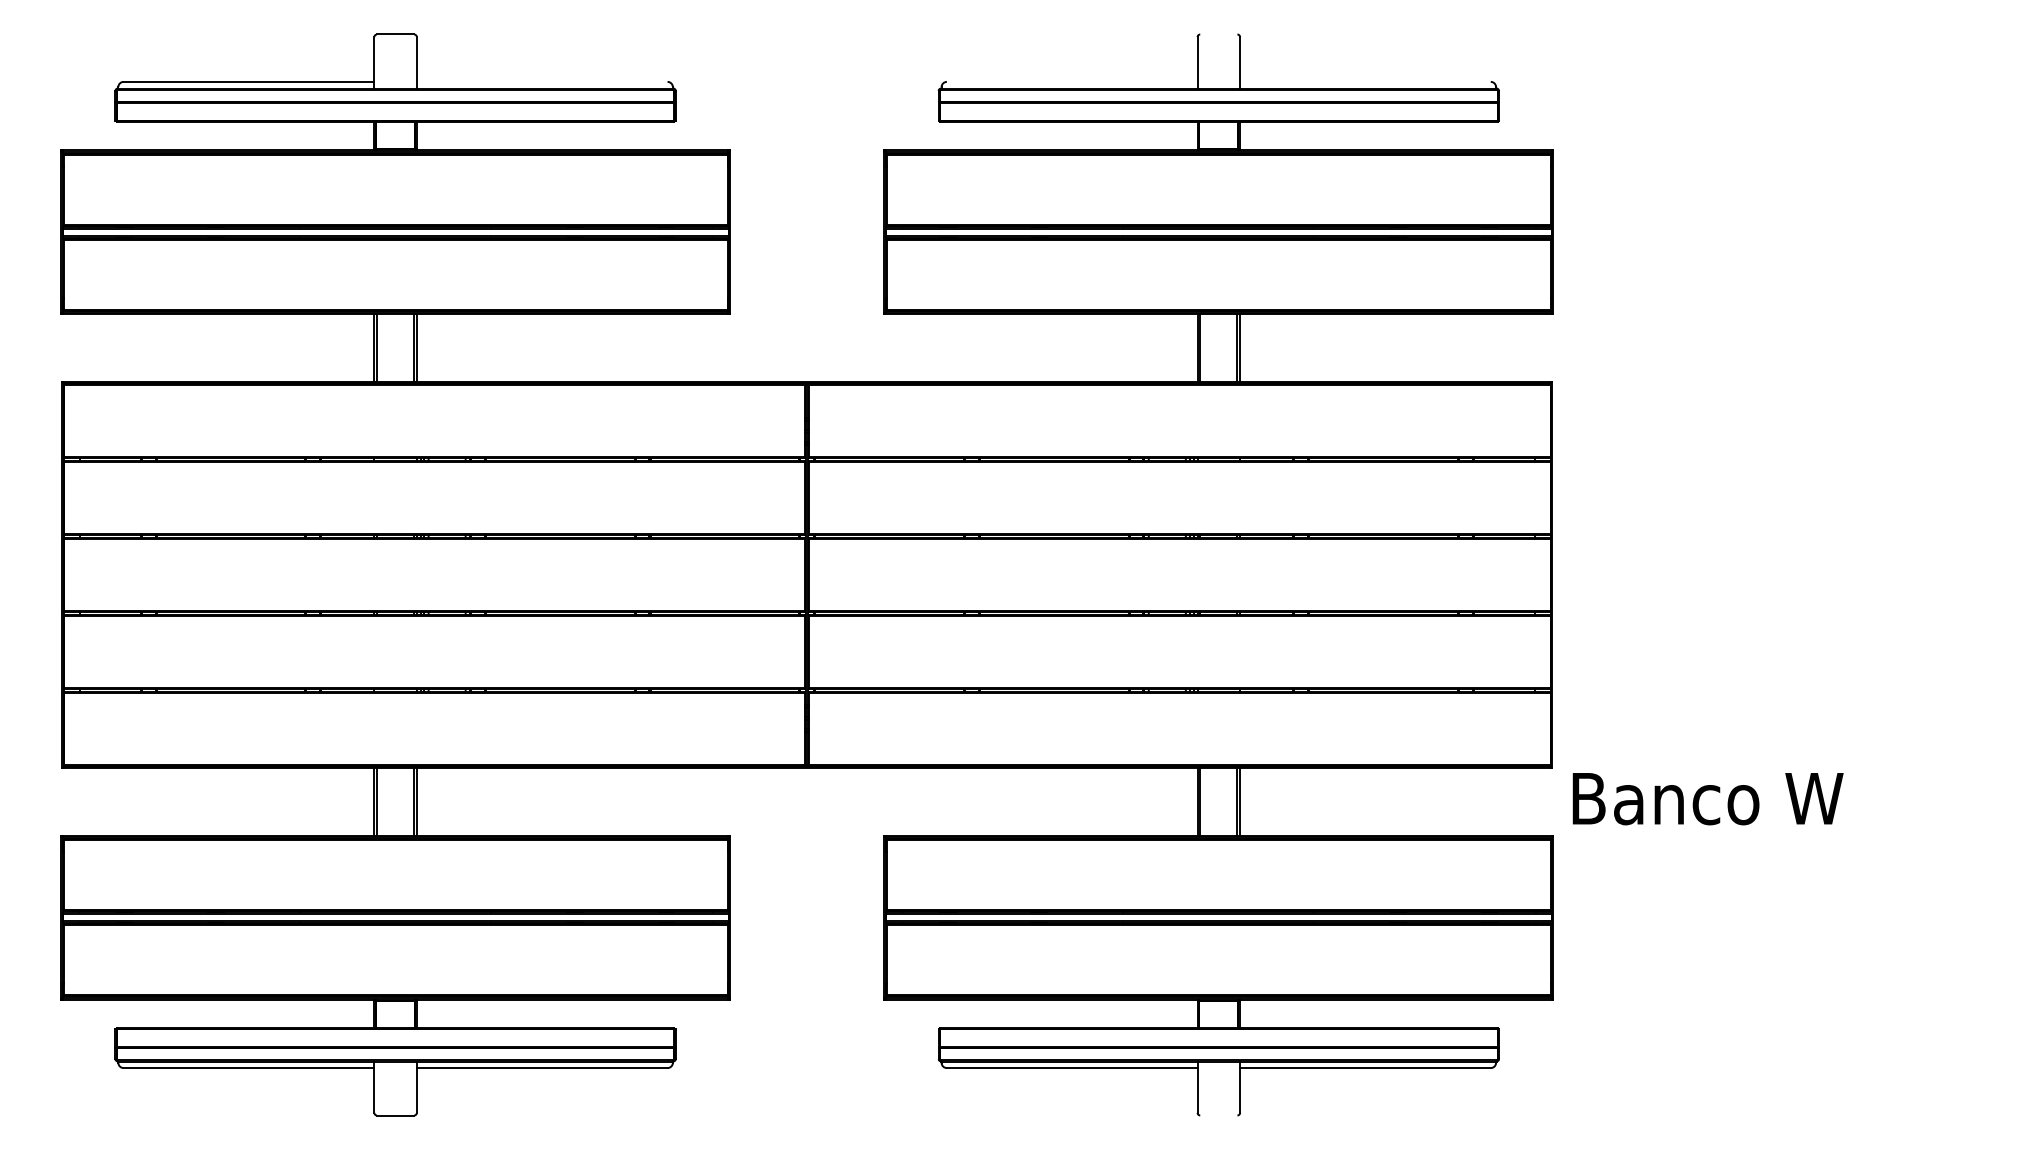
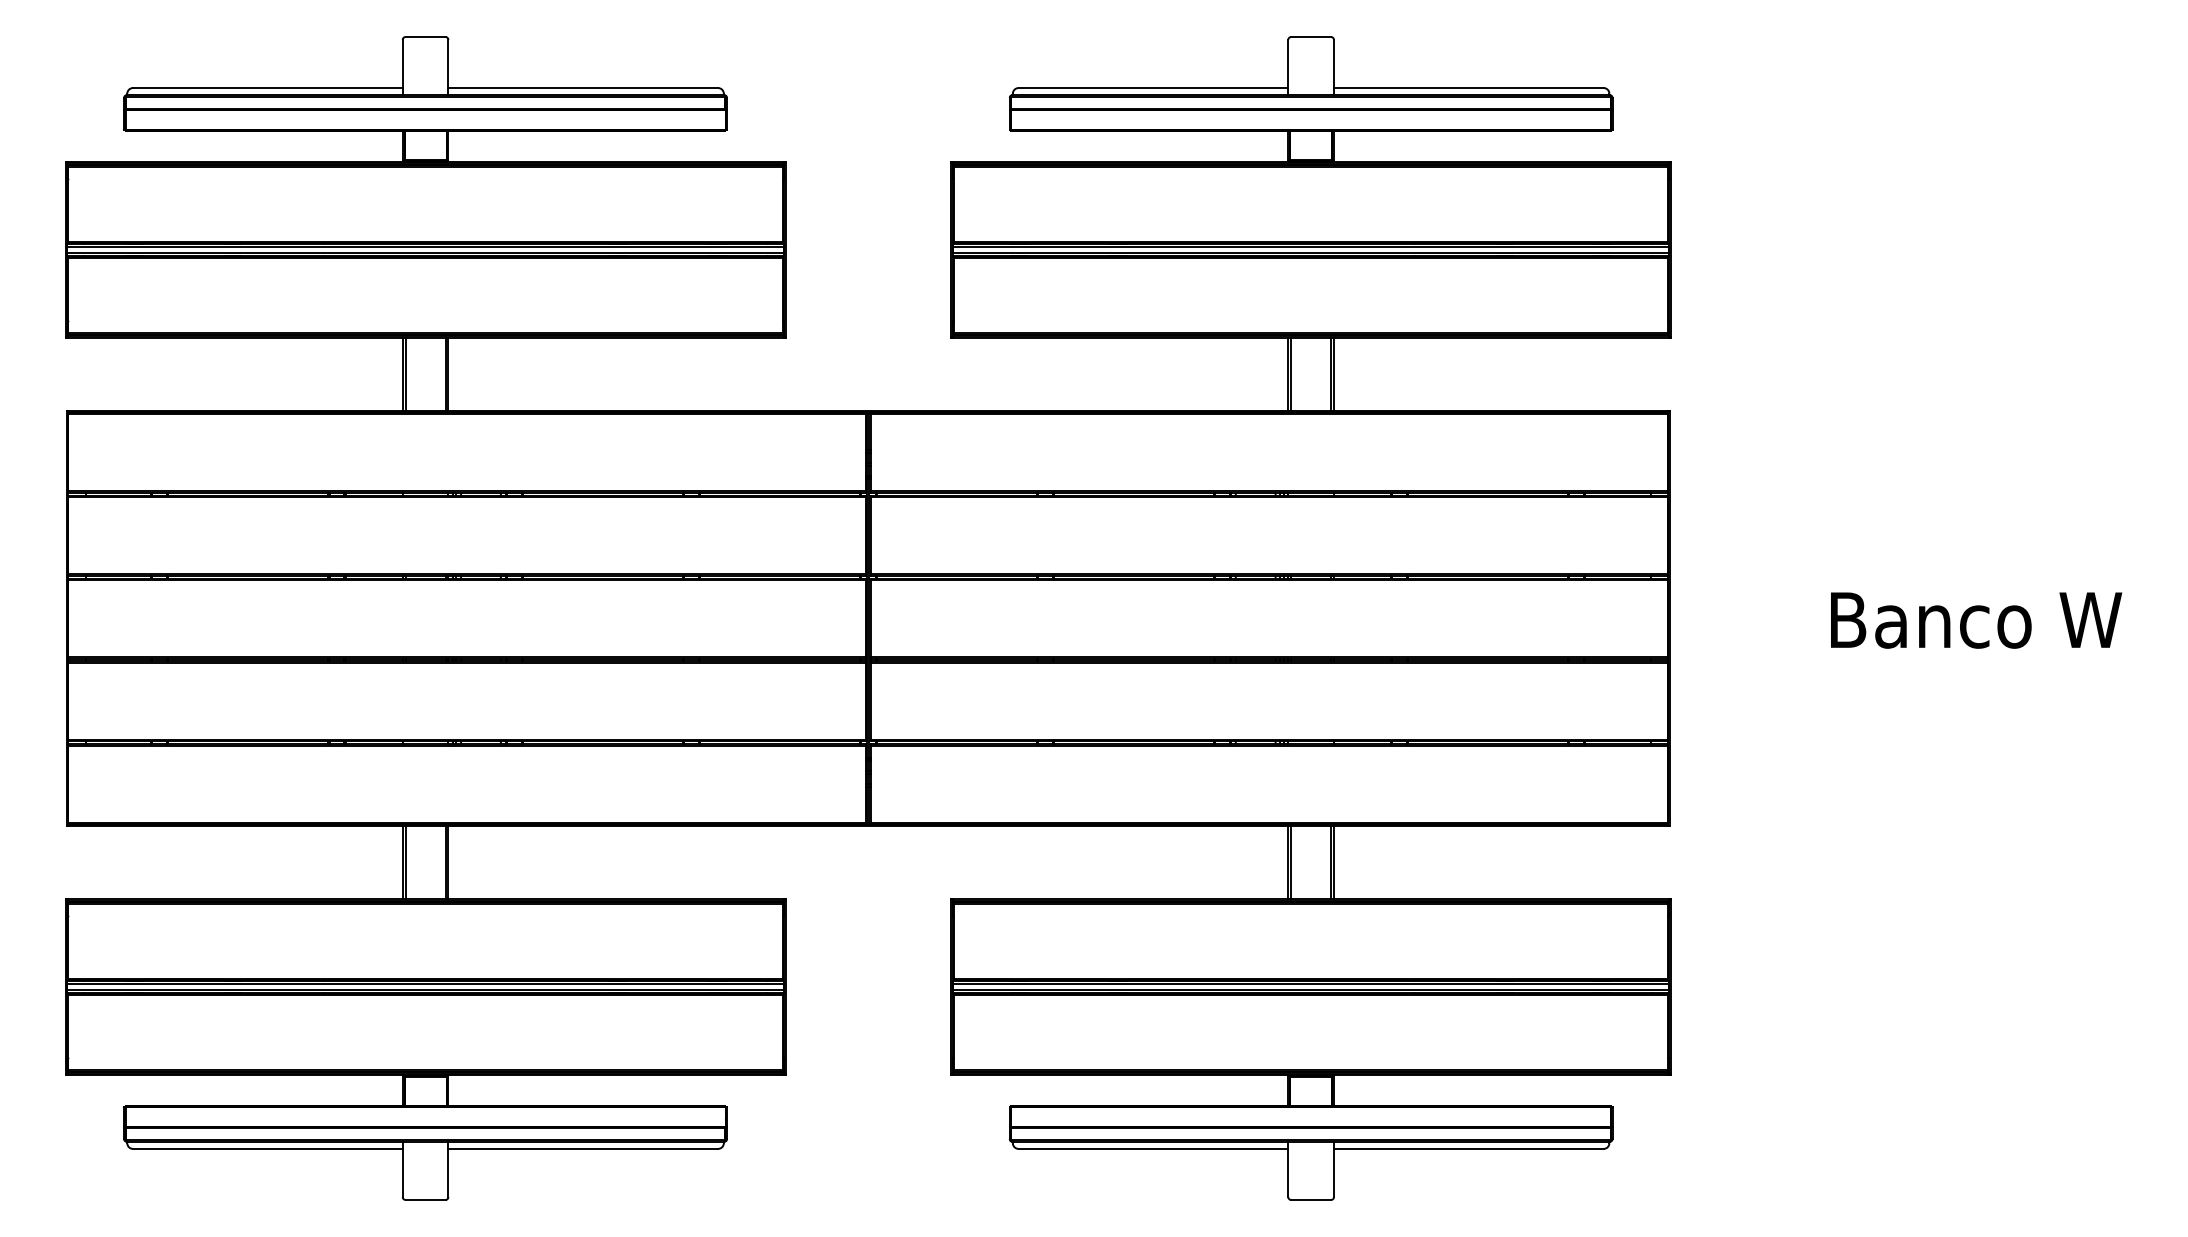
line: (1219, 34) -> (1311, 37), added
line: (542, 82) -> (583, 88), added
line: (1072, 82) -> (1153, 88), added
line: (1365, 82) -> (1468, 88), added
text: (1708, 799) -> (1976, 620), moved
line: (1219, 1115) -> (1311, 1199), added

